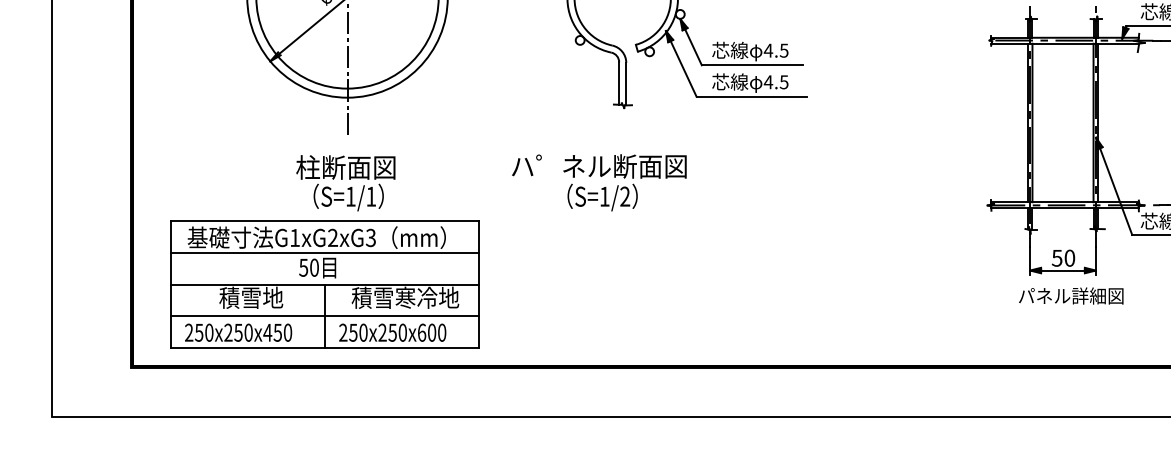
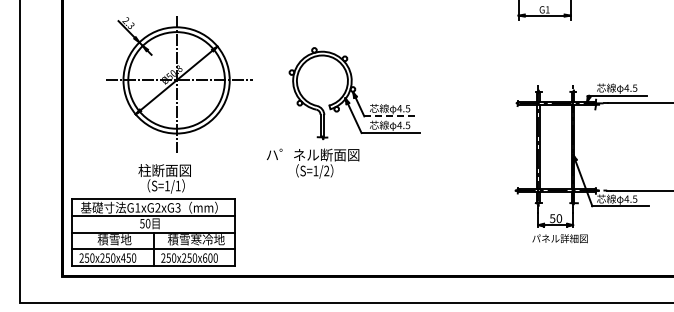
line: (753, 65) -> (391, 116), solid -> dashed
text: (598, 182) -> (312, 163), moved
part: (324, 252) -> (153, 215), moved

